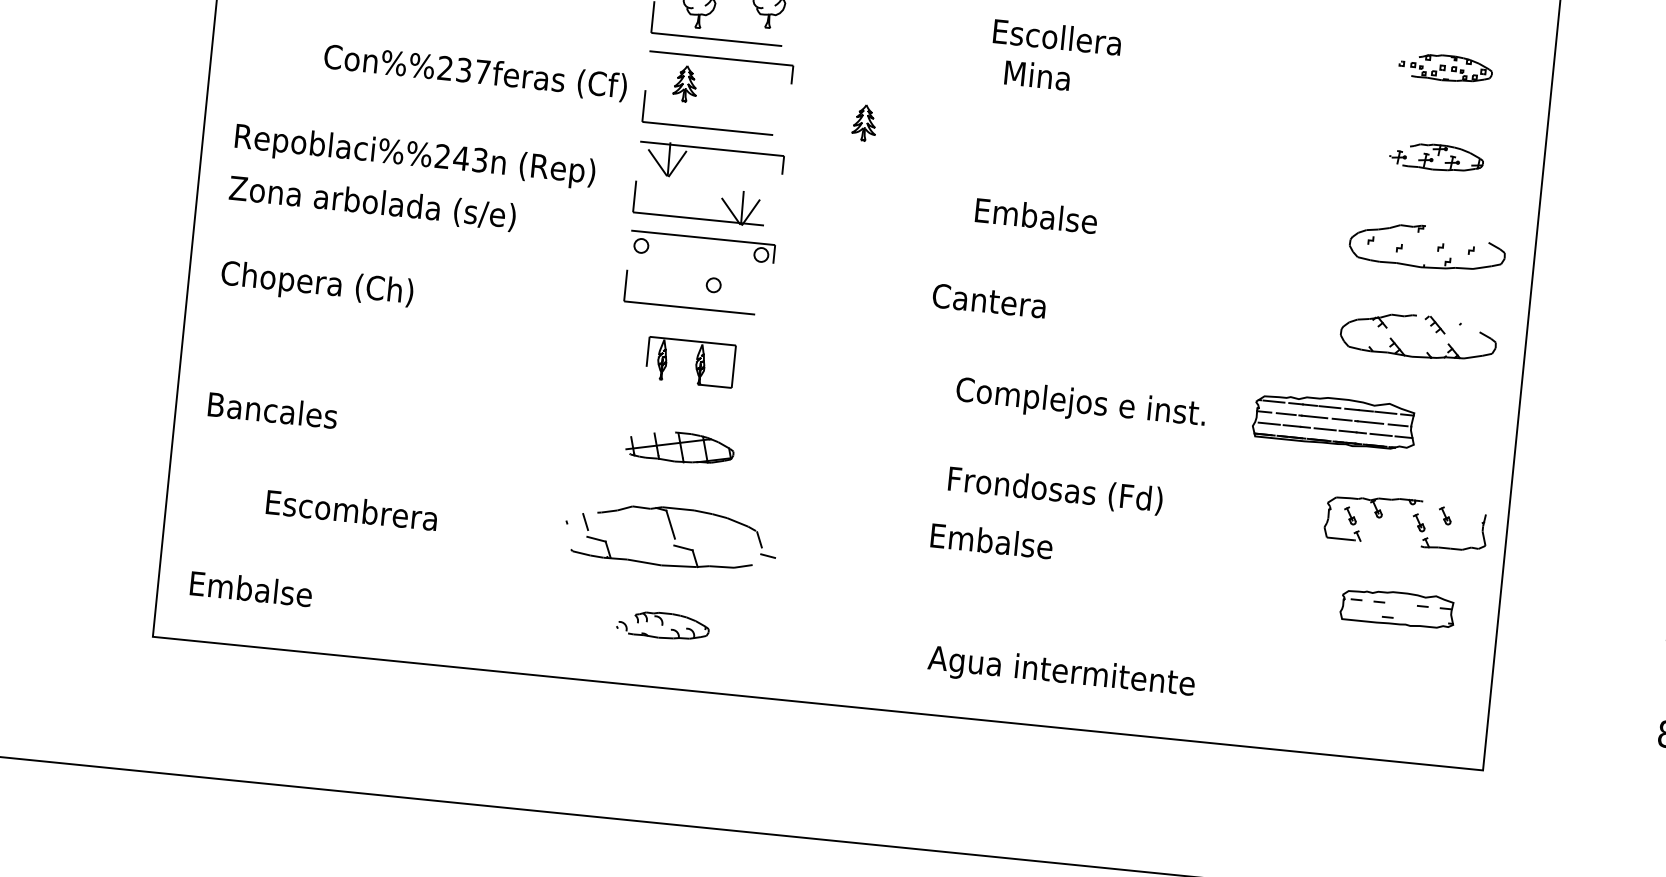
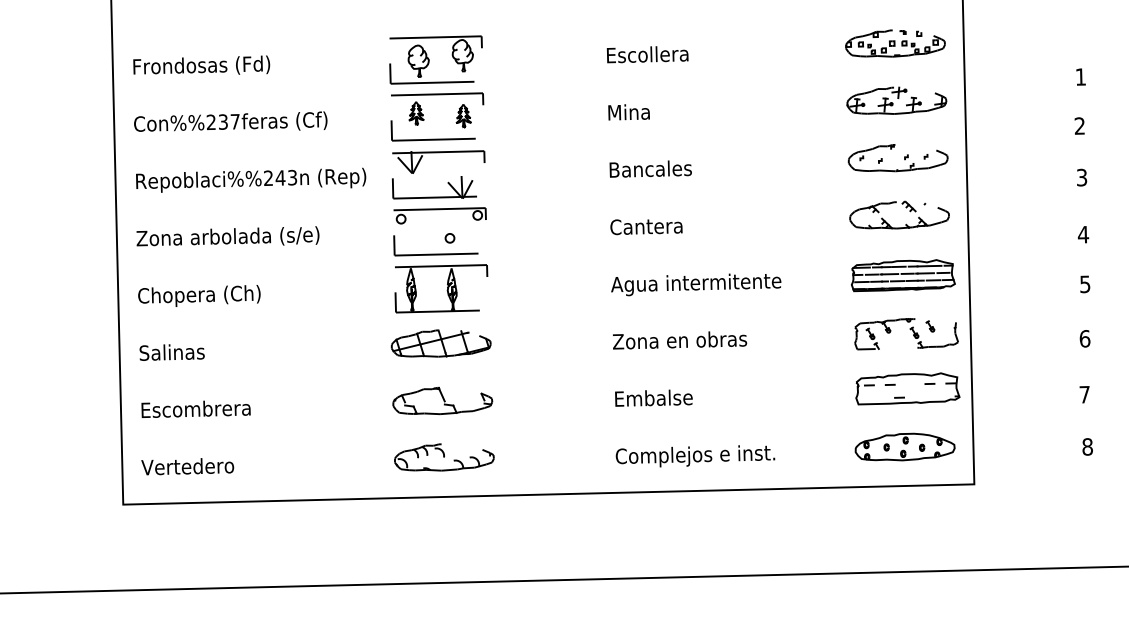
part: (1445, 68) -> (895, 43), size x1.67
text: (475, 70) -> (230, 121), moved
text: (1036, 75) -> (628, 112), moved
part: (864, 123) -> (463, 116), moved
part: (1436, 157) -> (896, 100), size x1.67
text: (372, 201) -> (227, 236), moved
text: (1044, 215) -> (653, 168), Embalse -> Bancales
text: (317, 283) -> (199, 295), moved
text: (989, 302) -> (646, 227), moved
part: (690, 361) -> (441, 288), size x1.67
text: (1088, 405) -> (696, 284), Complejos e inst. -> Agua intermitente
text: (271, 409) -> (180, 351), Bancales -> Salinas
part: (1335, 421) -> (903, 275), moved
part: (678, 447) -> (440, 343), size x1.43
text: (1054, 487) -> (681, 339), Frondosas (Fd) -> Zona en obras
text: (351, 509) -> (195, 408), moved
part: (670, 536) -> (442, 400), size x0.71
text: (991, 540) -> (653, 397), moved
text: (260, 589) -> (187, 466), Embalse -> Vertedero
part: (1397, 608) -> (907, 388), size x1.43
part: (662, 625) -> (444, 457), size x1.67
text: (1061, 673) -> (700, 456), Agua intermitente -> Complejos e inst.
part: (1381, 697) -> (904, 446), added

